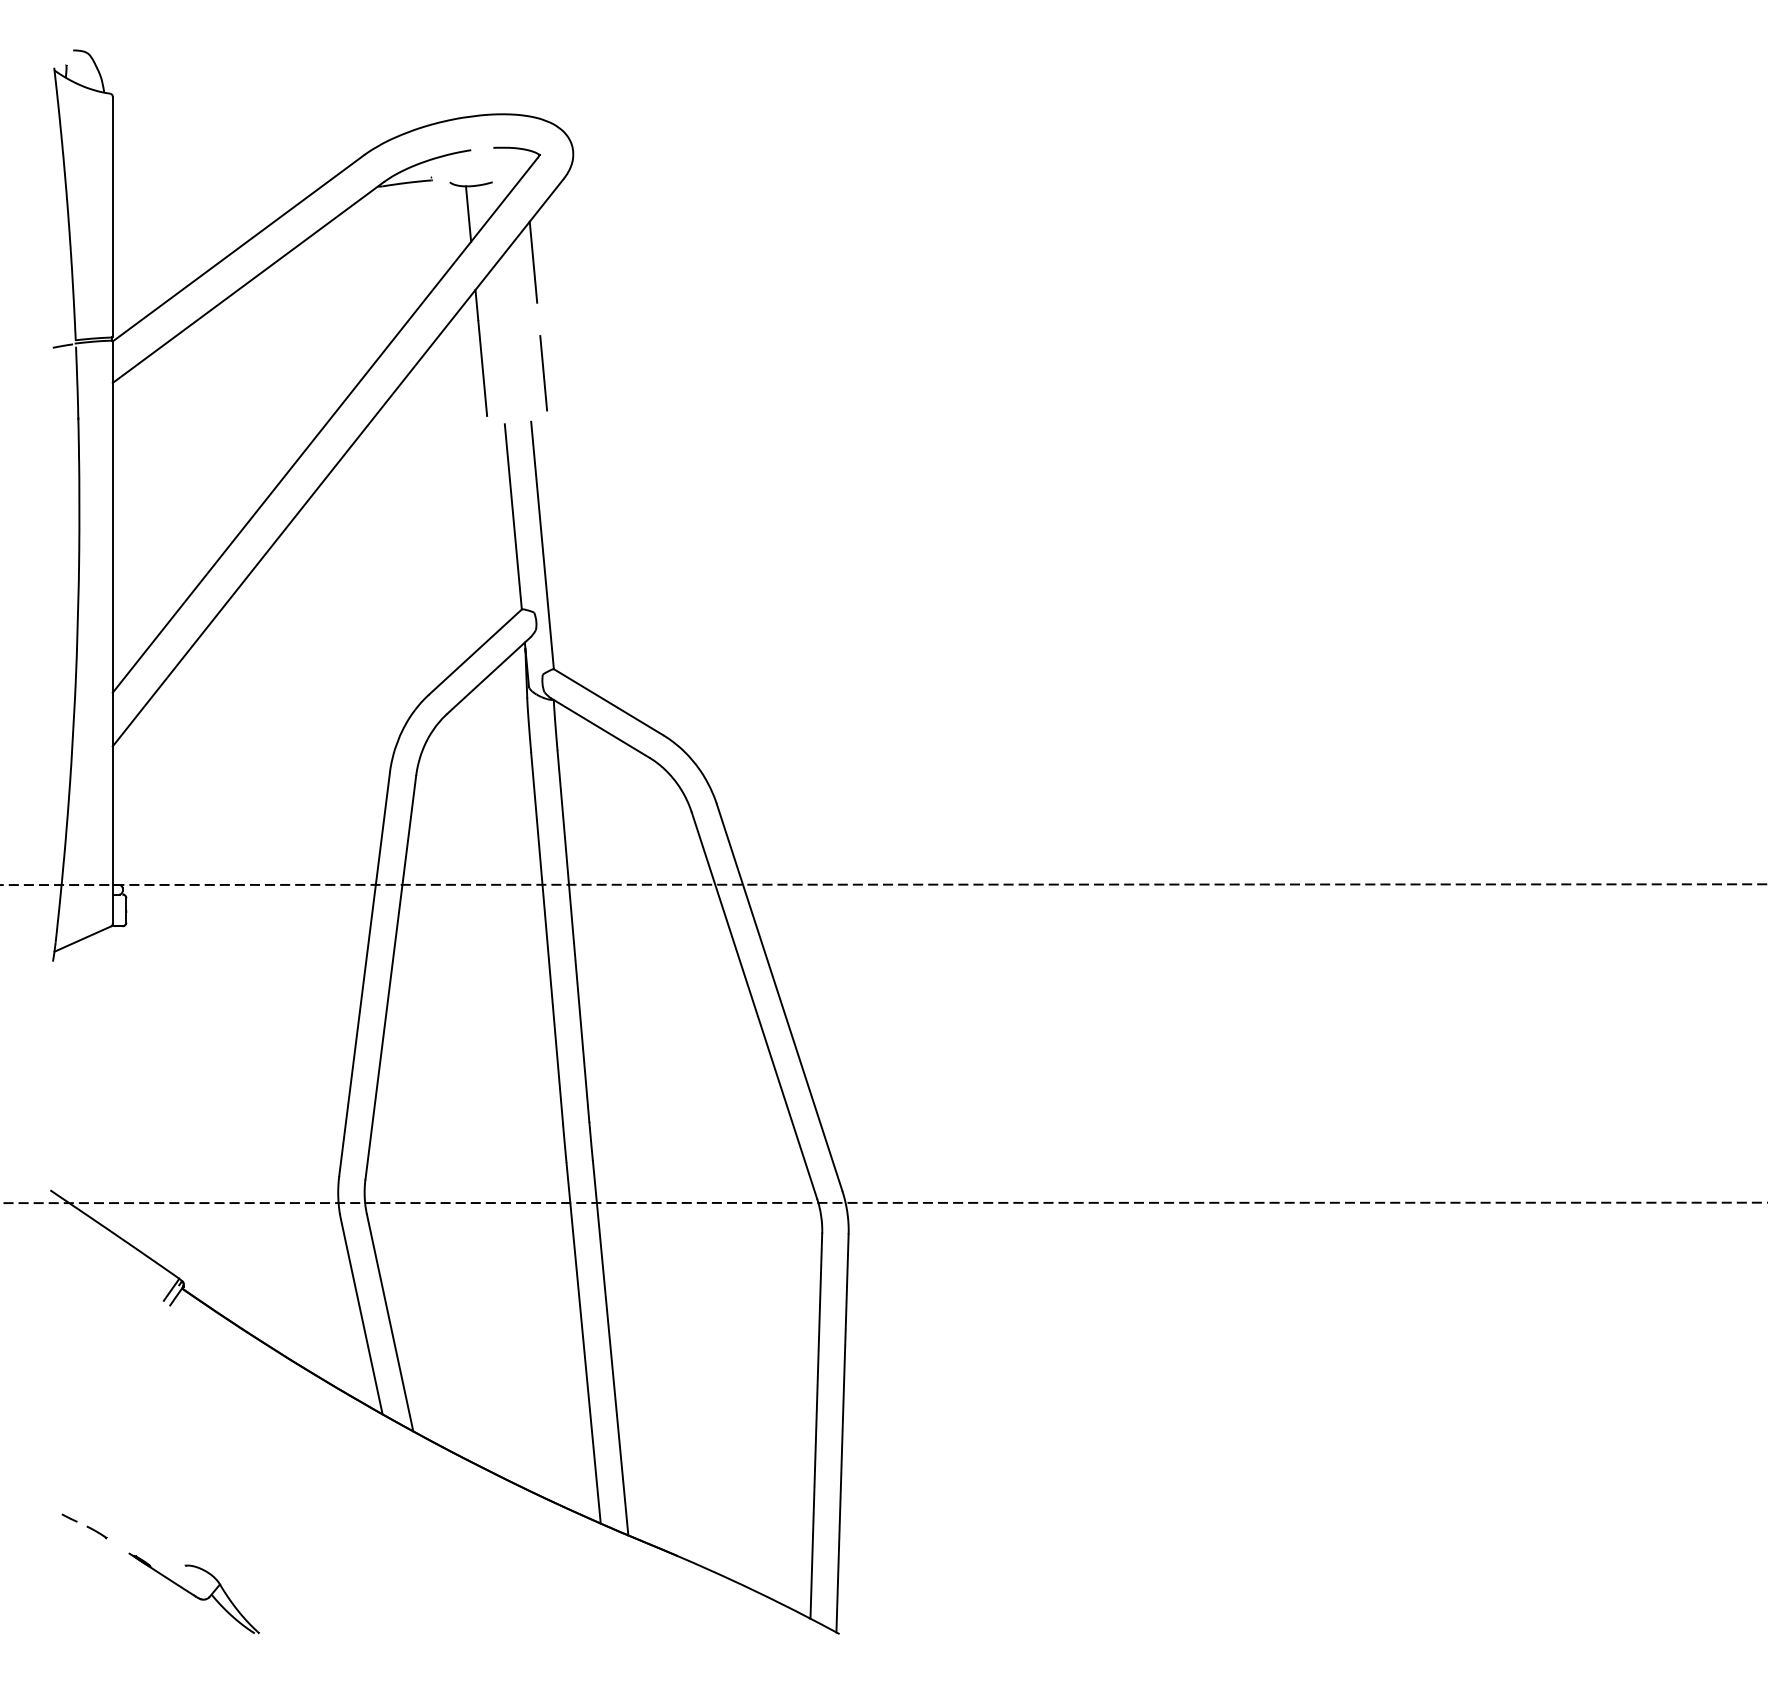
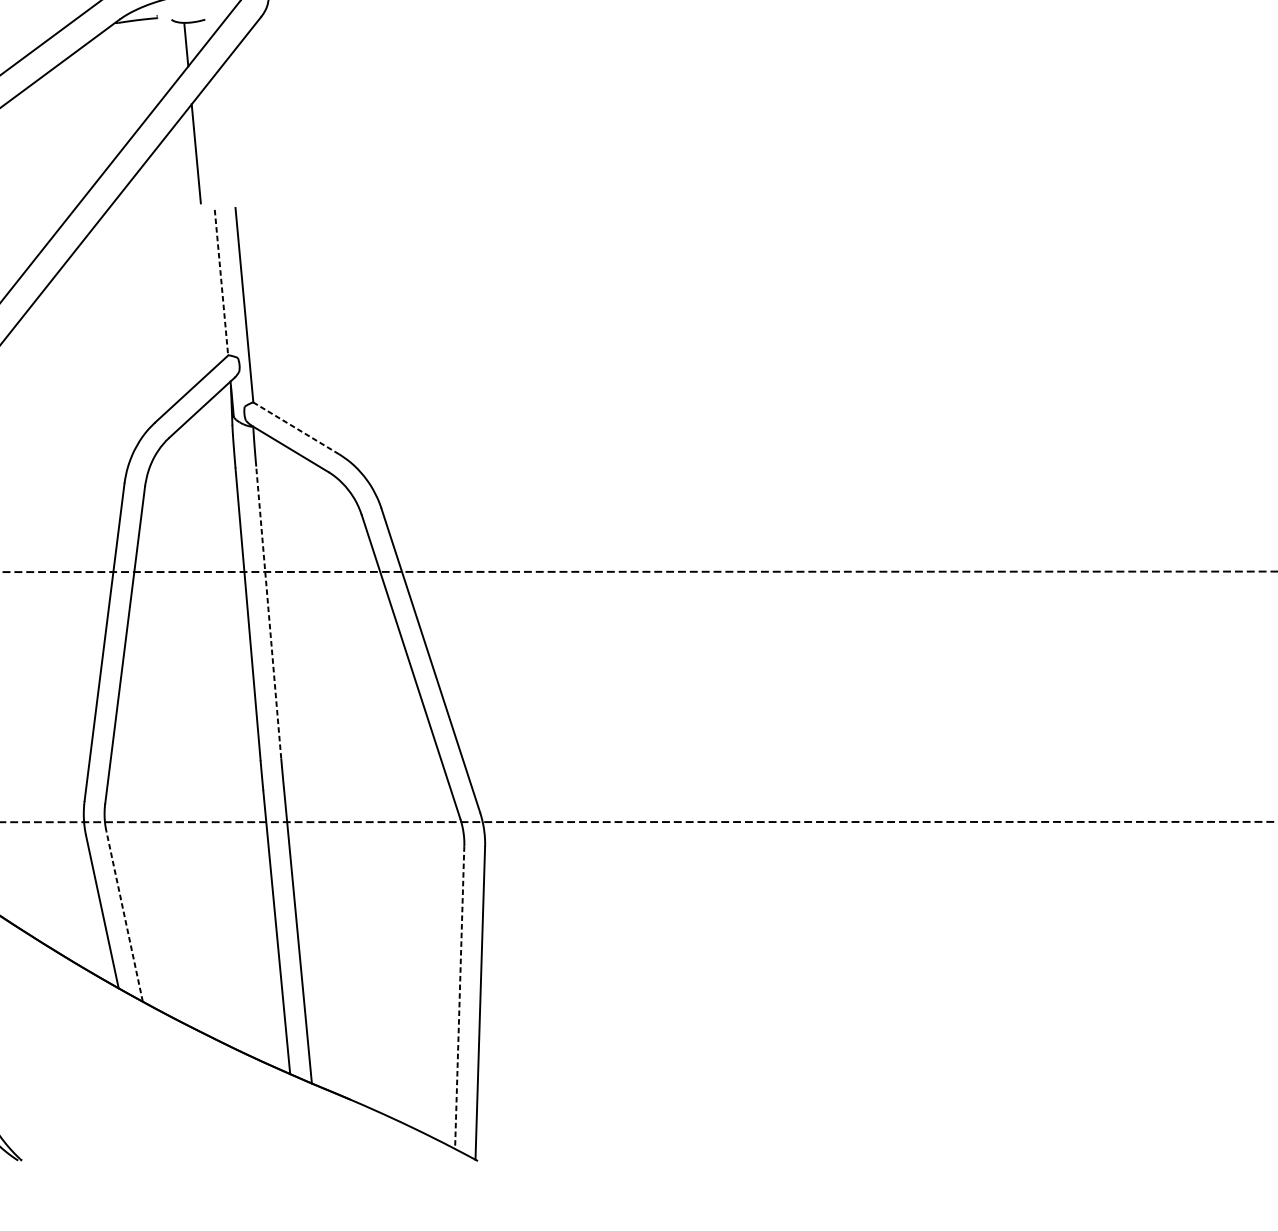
line: (533, 261) -> (237, 81), removed
line: (543, 373) -> (245, 170), removed
line: (513, 516) -> (221, 282), solid -> dashed
line: (608, 702) -> (296, 428), solid -> dashed
line: (573, 935) -> (268, 611), solid -> dashed
line: (390, 1322) -> (124, 916), solid -> dashed
line: (816, 1426) -> (459, 997), solid -> dashed

